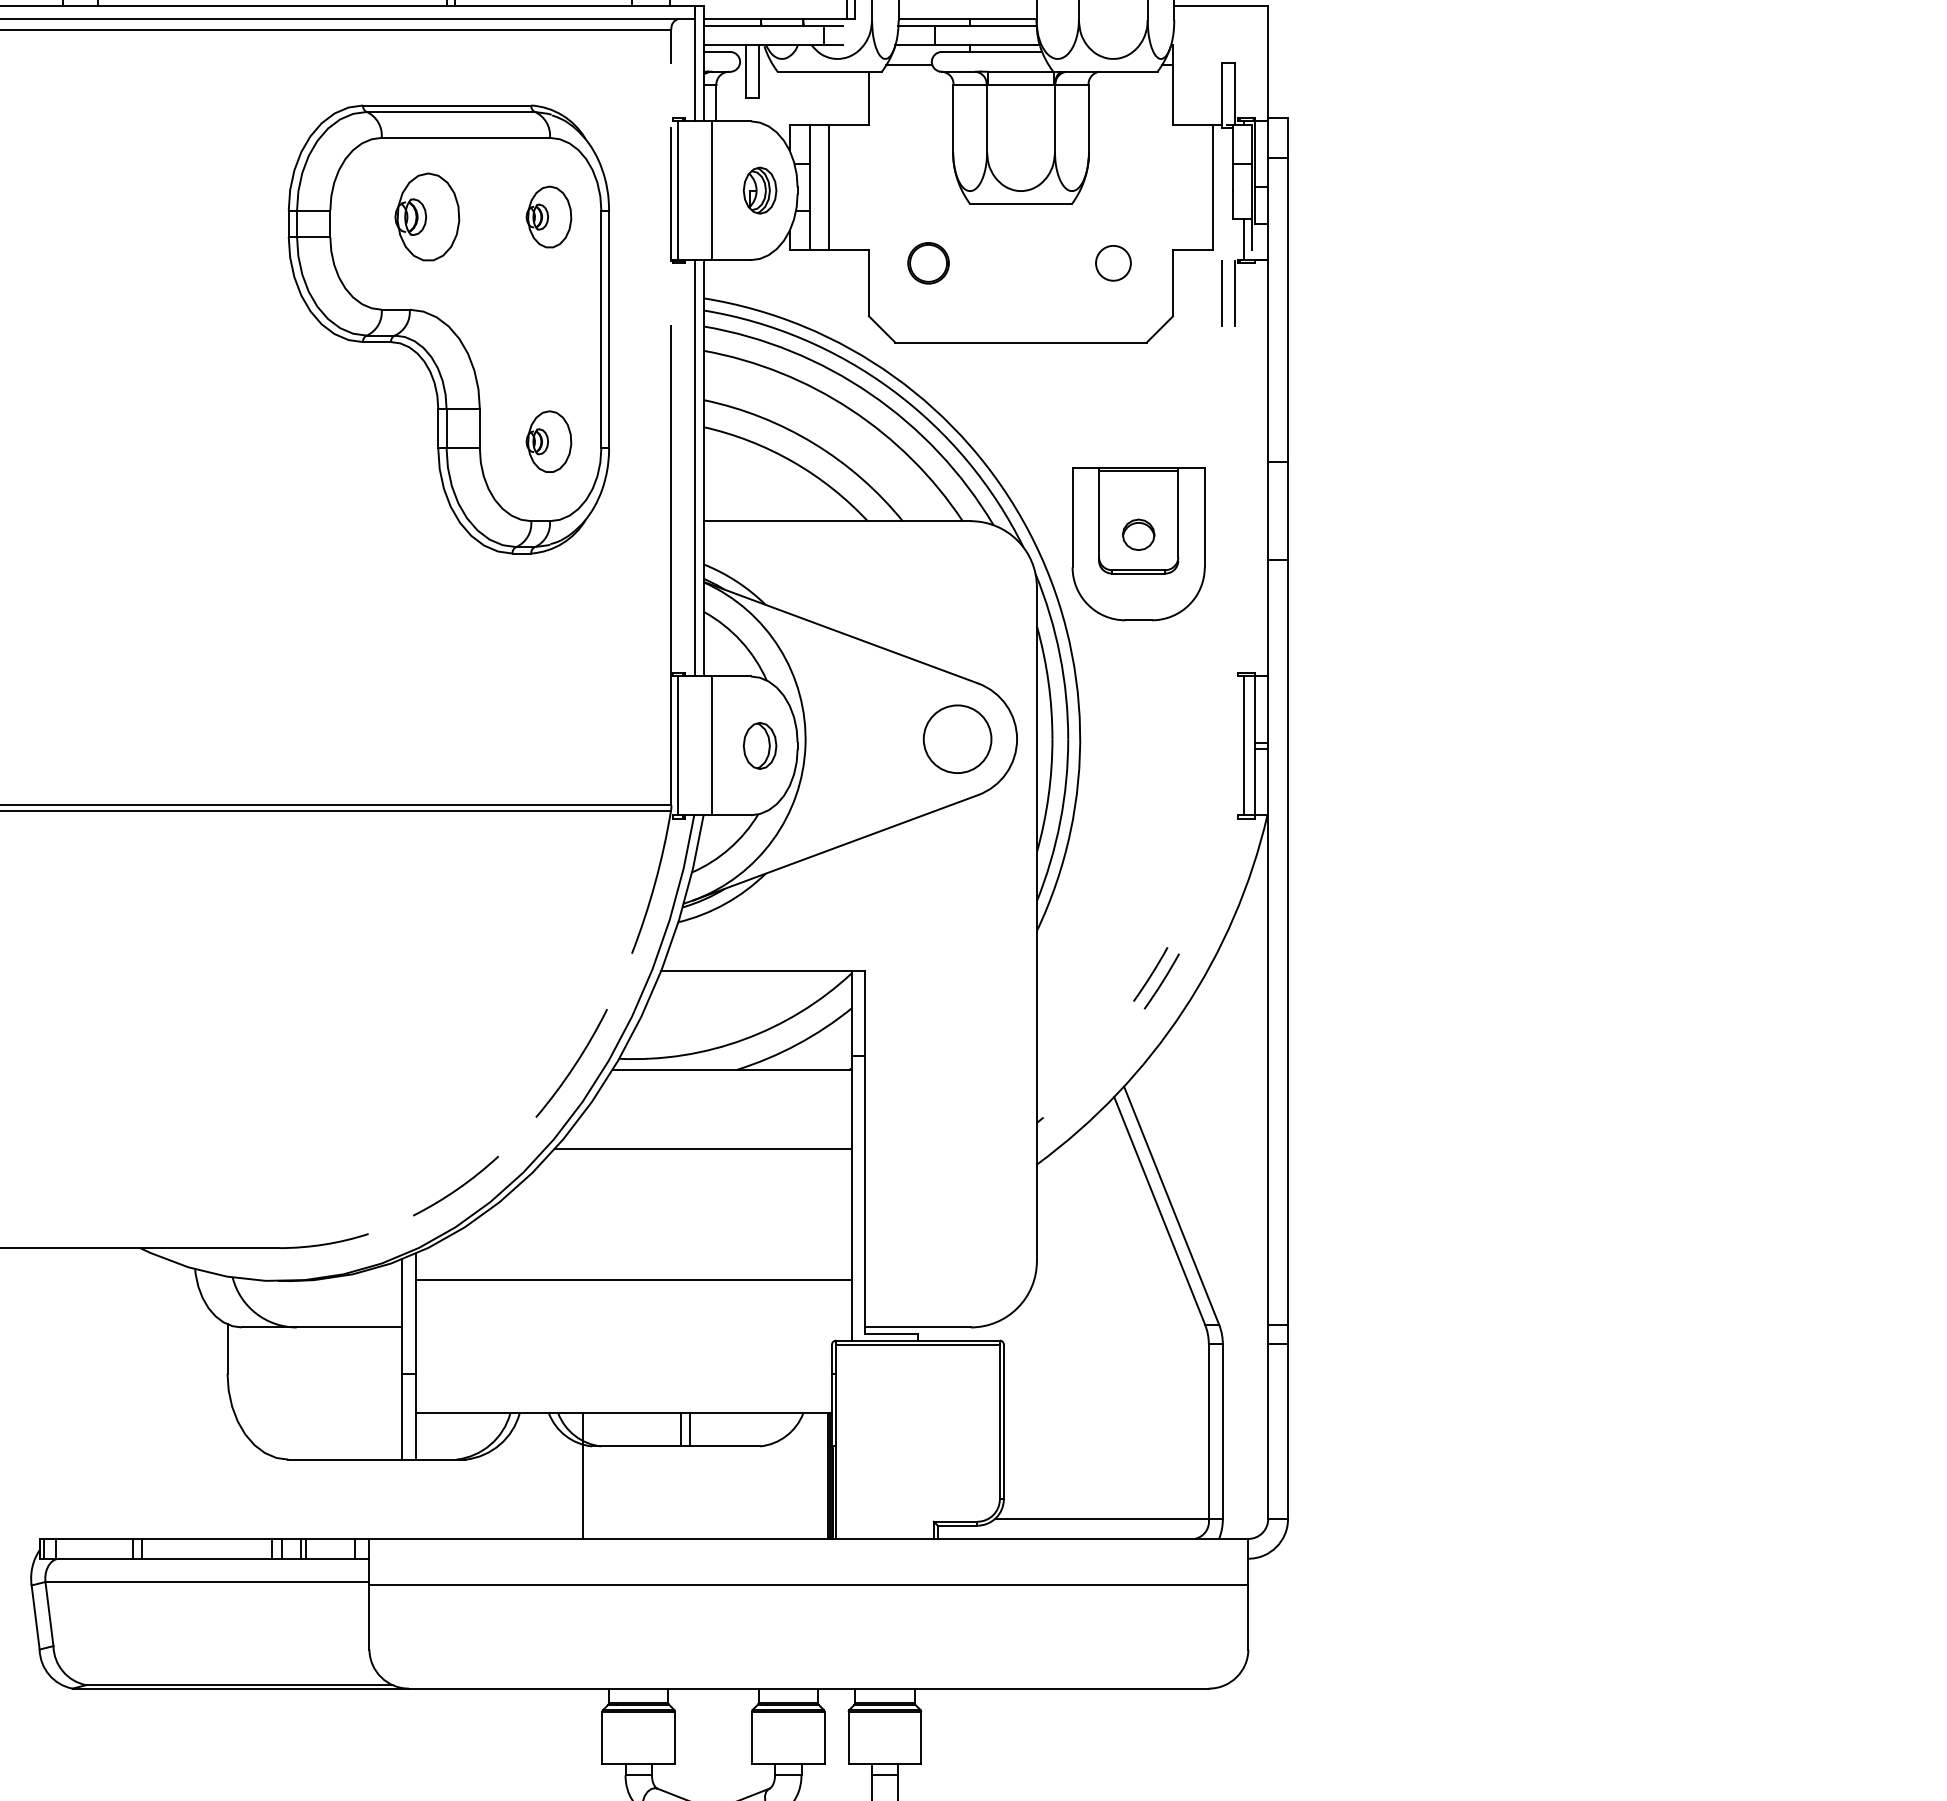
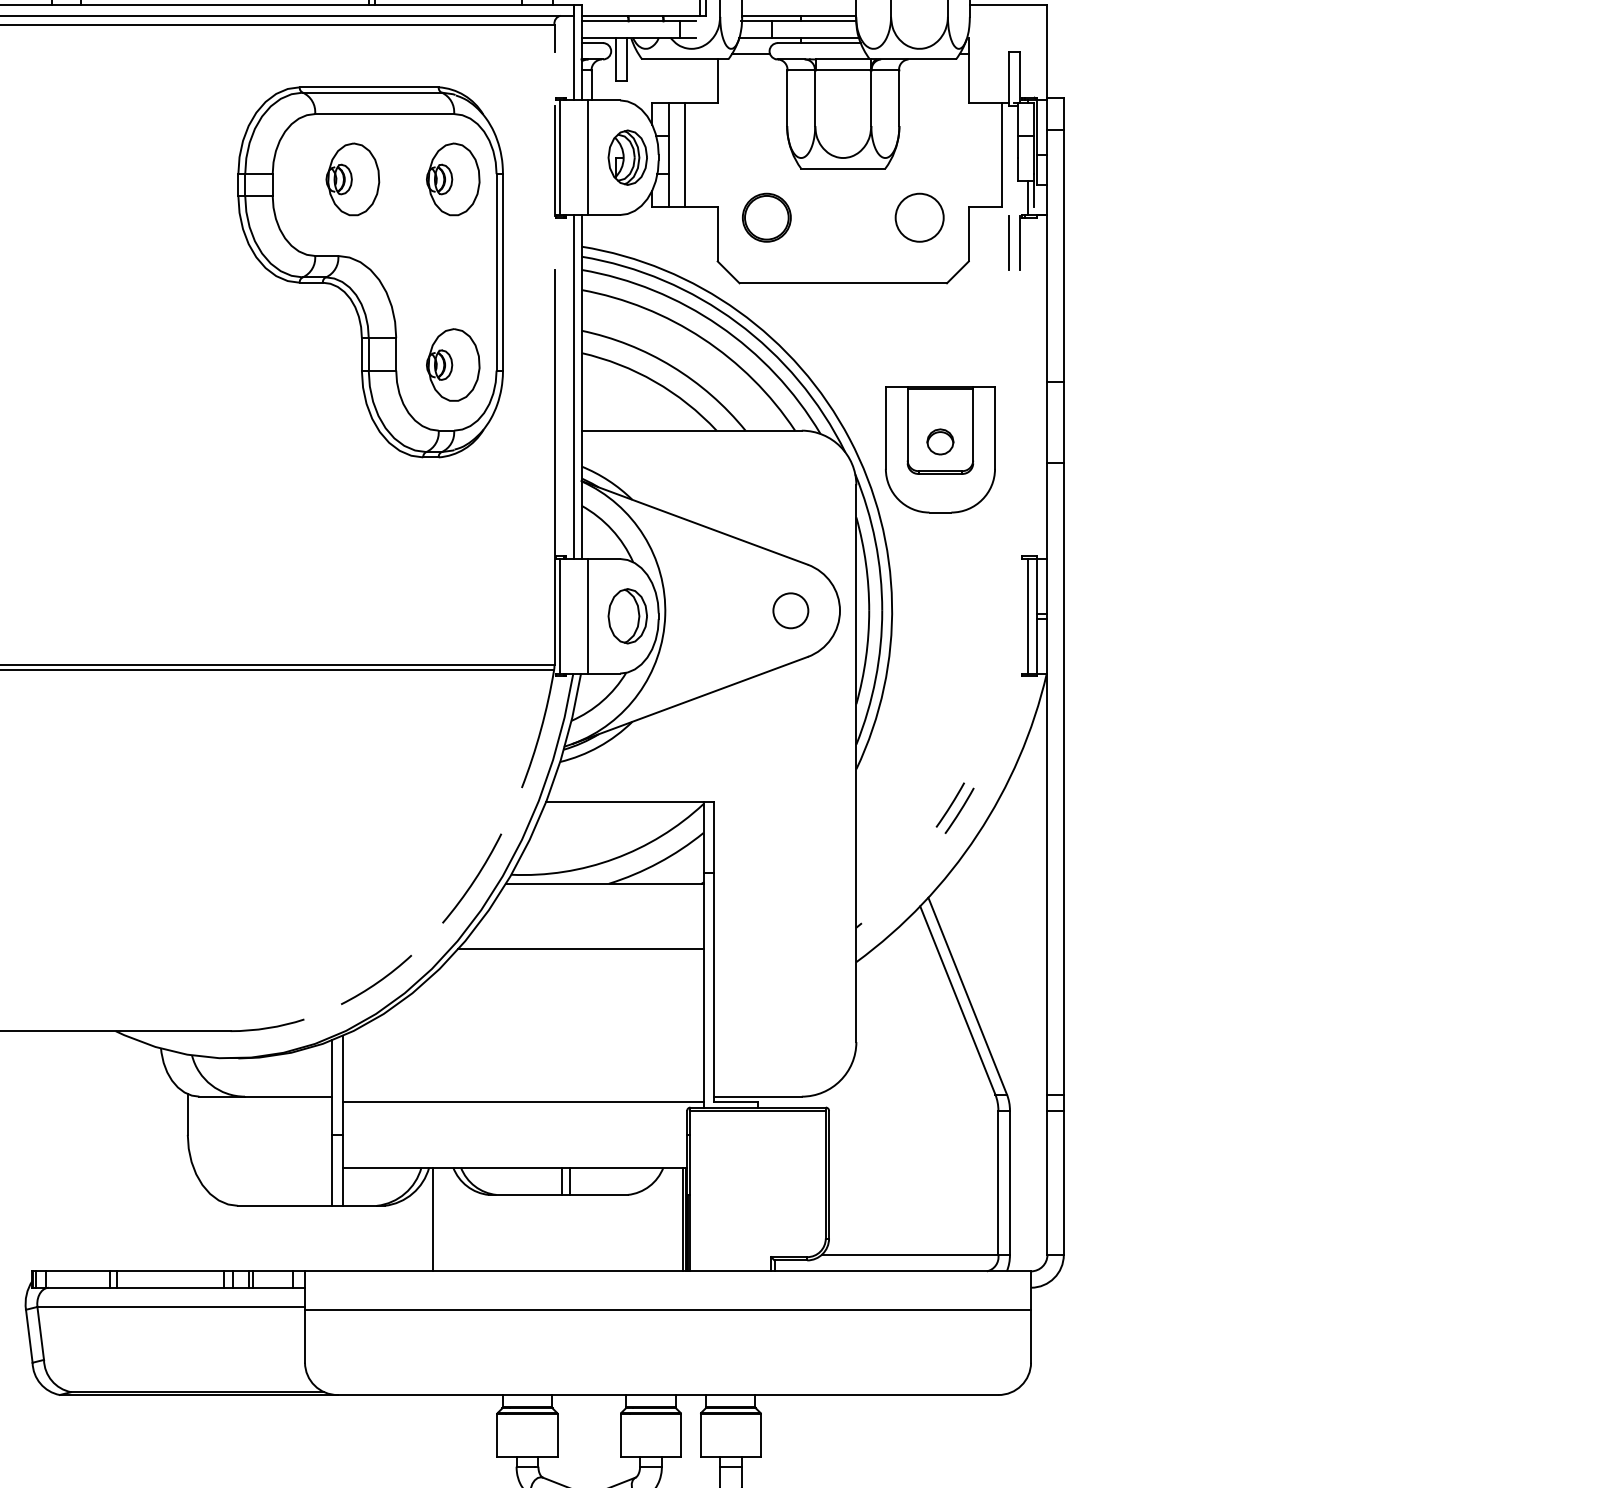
part: (759, 190) -> (627, 157), size x1.43
part: (549, 217) -> (453, 179), size x1.43
part: (928, 263) -> (766, 217), size x1.43
circle: (1113, 263) -> (919, 217), size x1.67
part: (549, 441) -> (453, 364), size x1.43
circle: (957, 738) -> (790, 610), size x0.62
part: (759, 746) -> (627, 616), size x1.43
line: (633, 1280) -> (523, 1102), moved
line: (583, 1476) -> (433, 1219), moved

